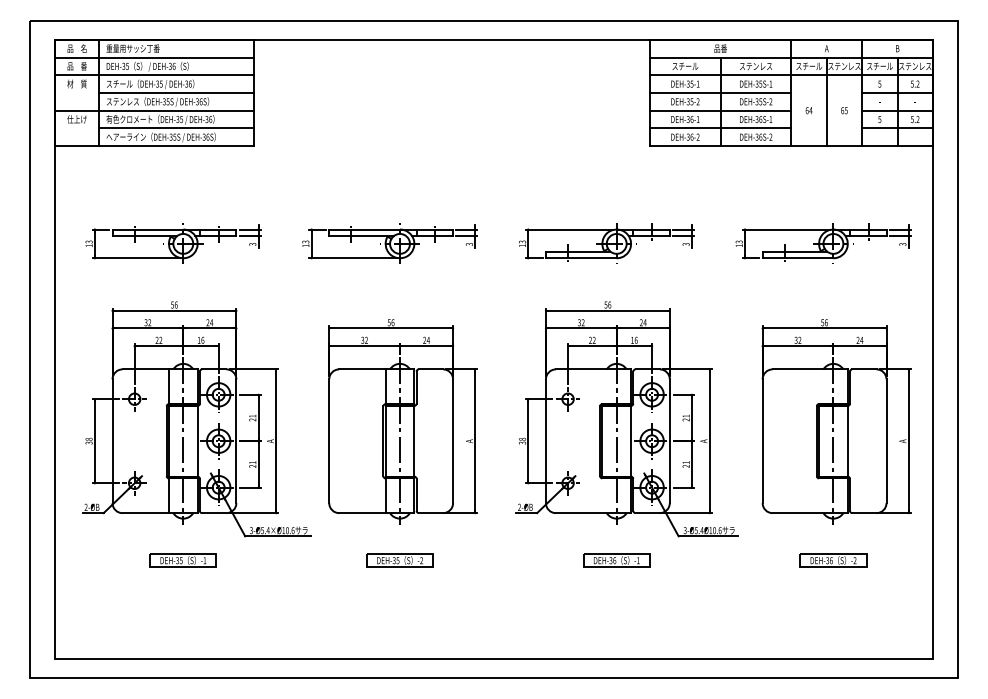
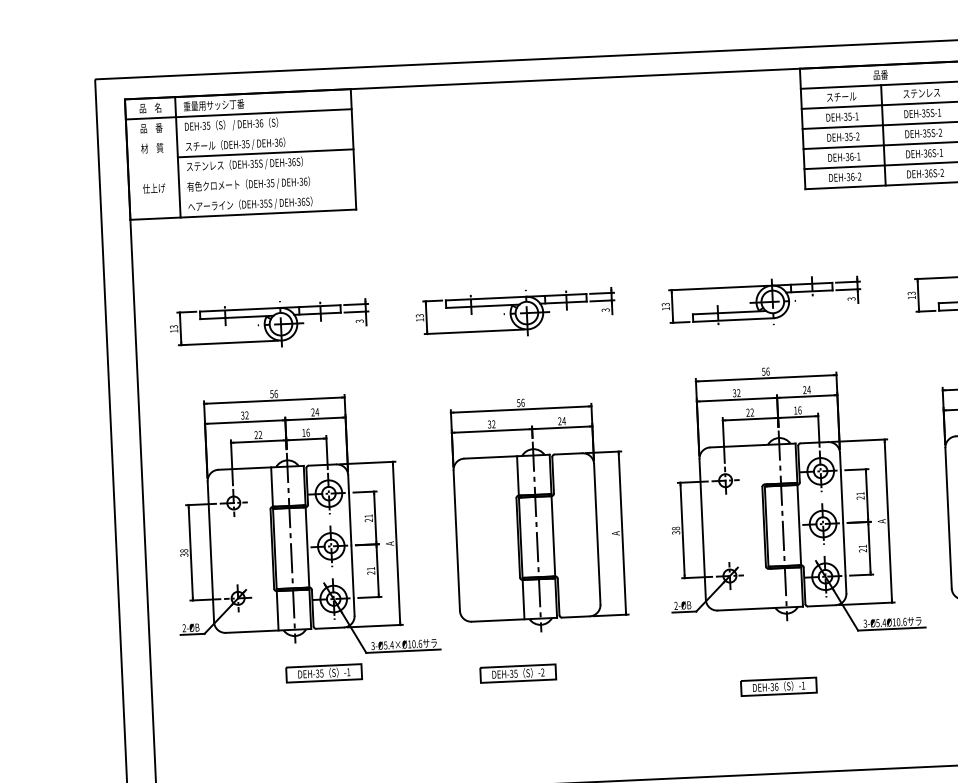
line: (154, 75) -> (239, 134), removed
line: (154, 110) -> (241, 174), removed
line: (176, 128) -> (267, 193), removed
part: (182, 560) -> (323, 673), moved
part: (399, 560) -> (517, 673), moved
part: (616, 560) -> (778, 686), moved

